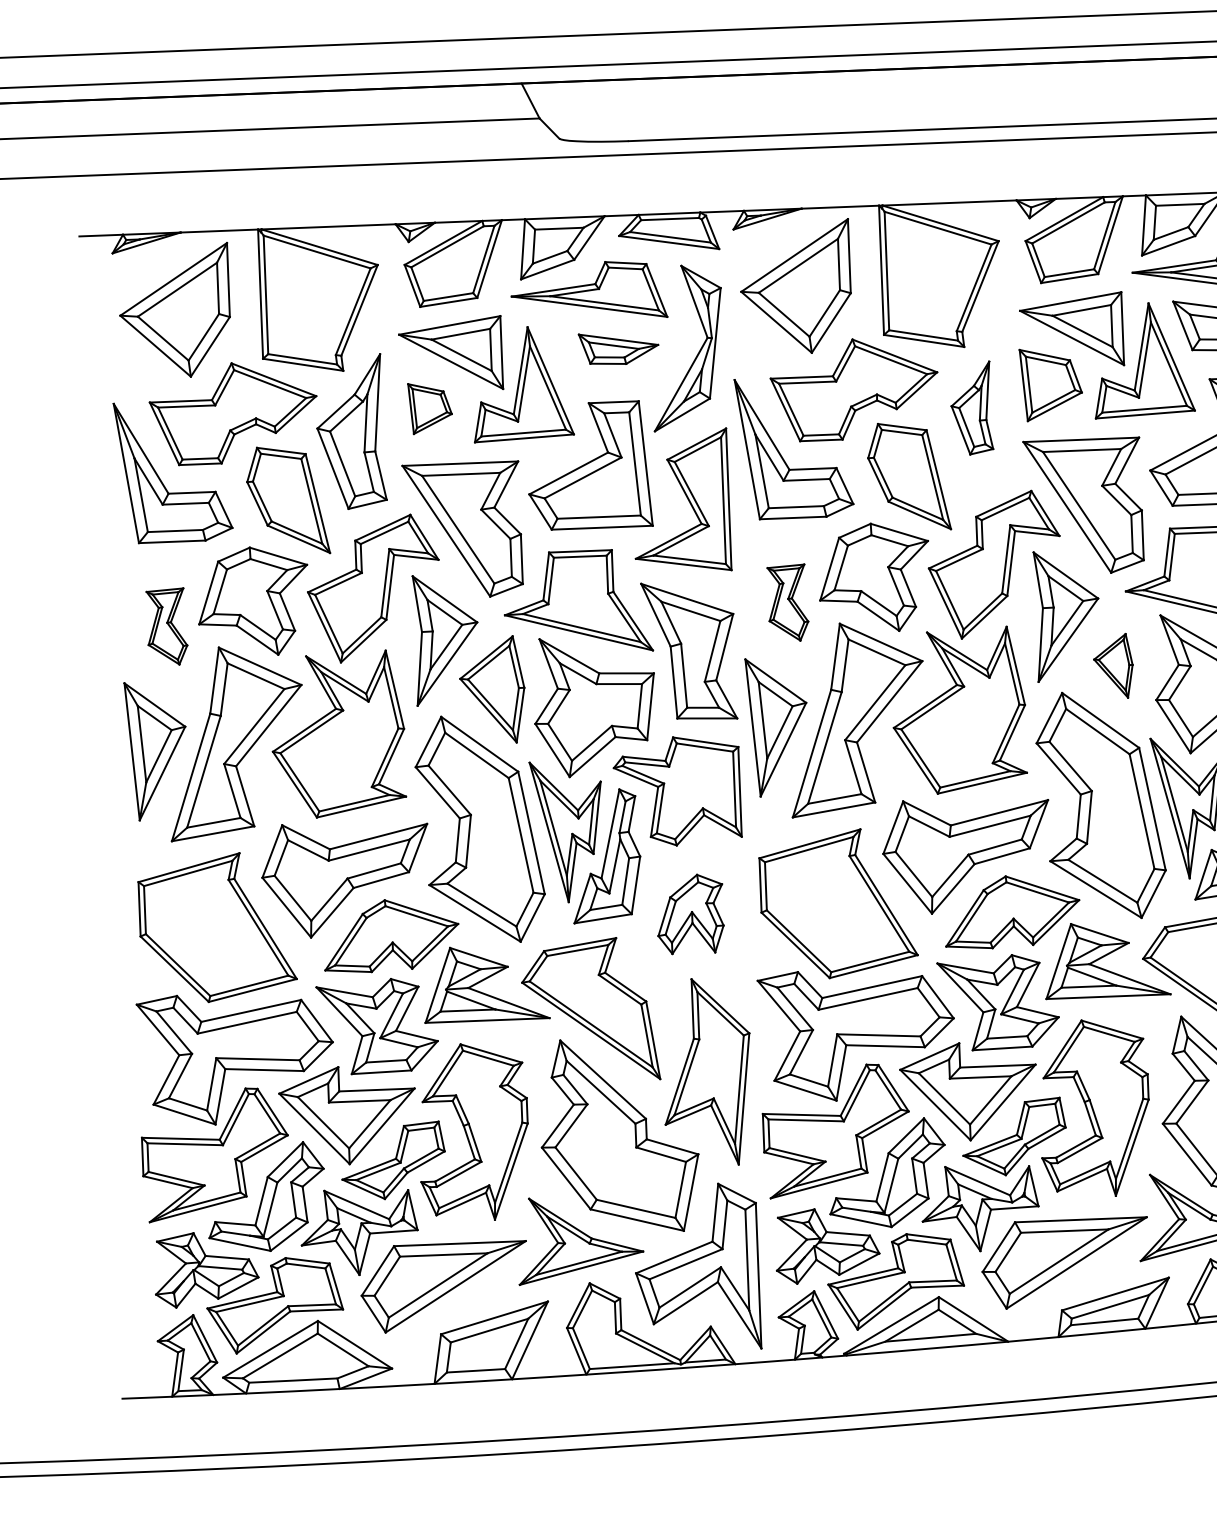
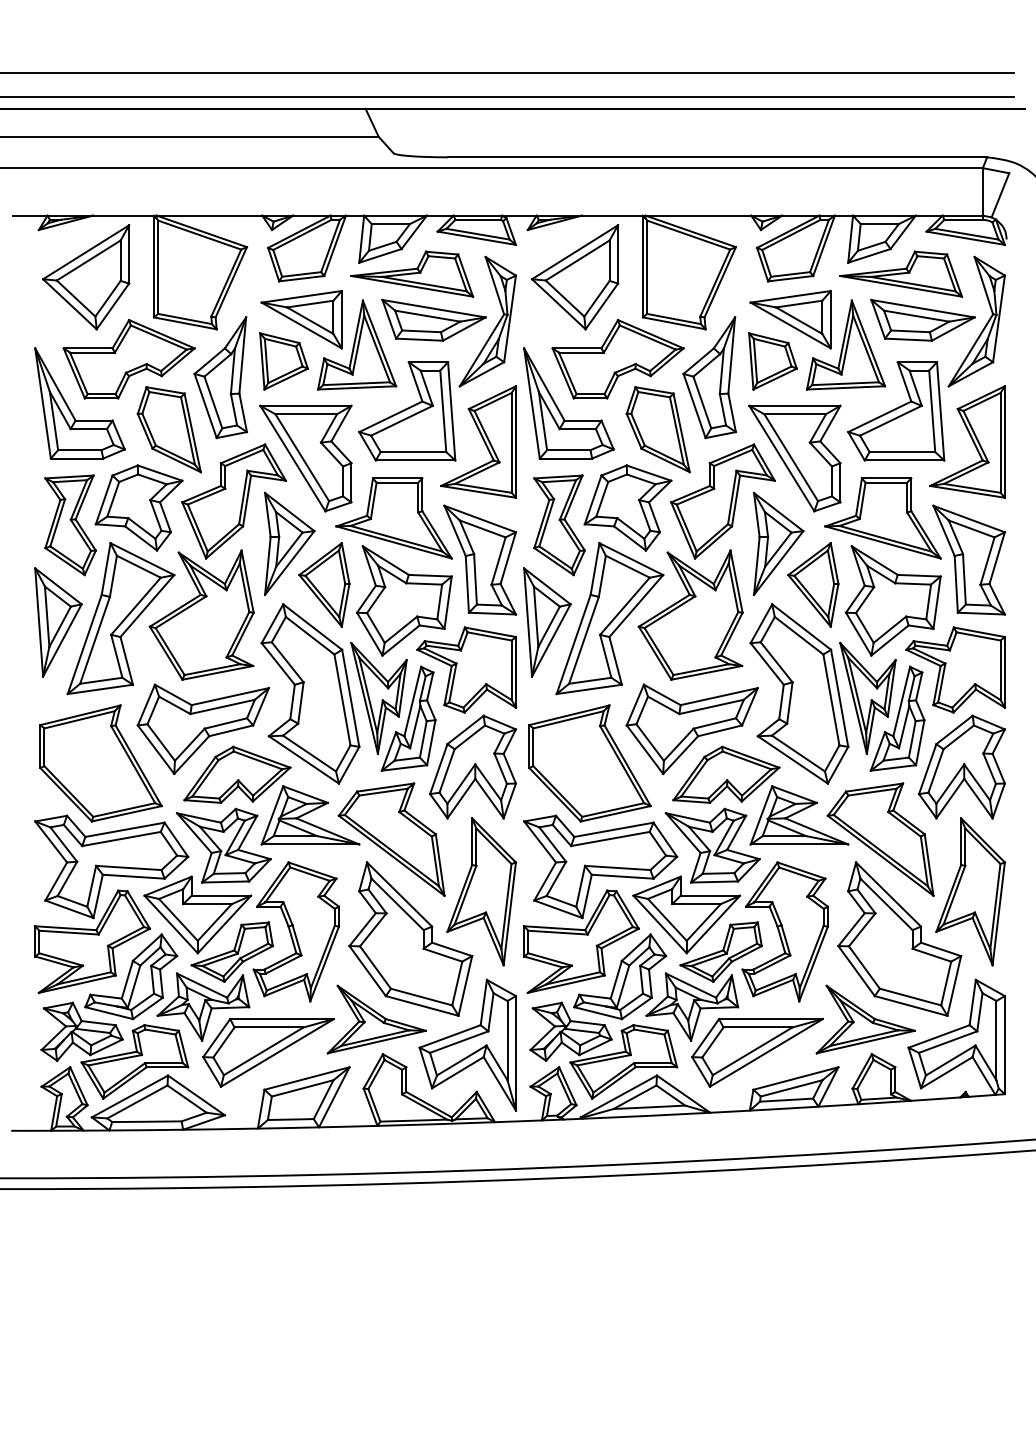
part: (618, 347) -> (433, 319), size x1.67
part: (971, 407) -> (709, 377), size x1.67
part: (429, 408) -> (283, 361), size x1.43
part: (788, 603) -> (559, 525), size x1.67
part: (167, 627) -> (70, 525), size x1.67
part: (1113, 665) -> (813, 584), size x1.67
part: (690, 913) -> (473, 766), size x1.67

